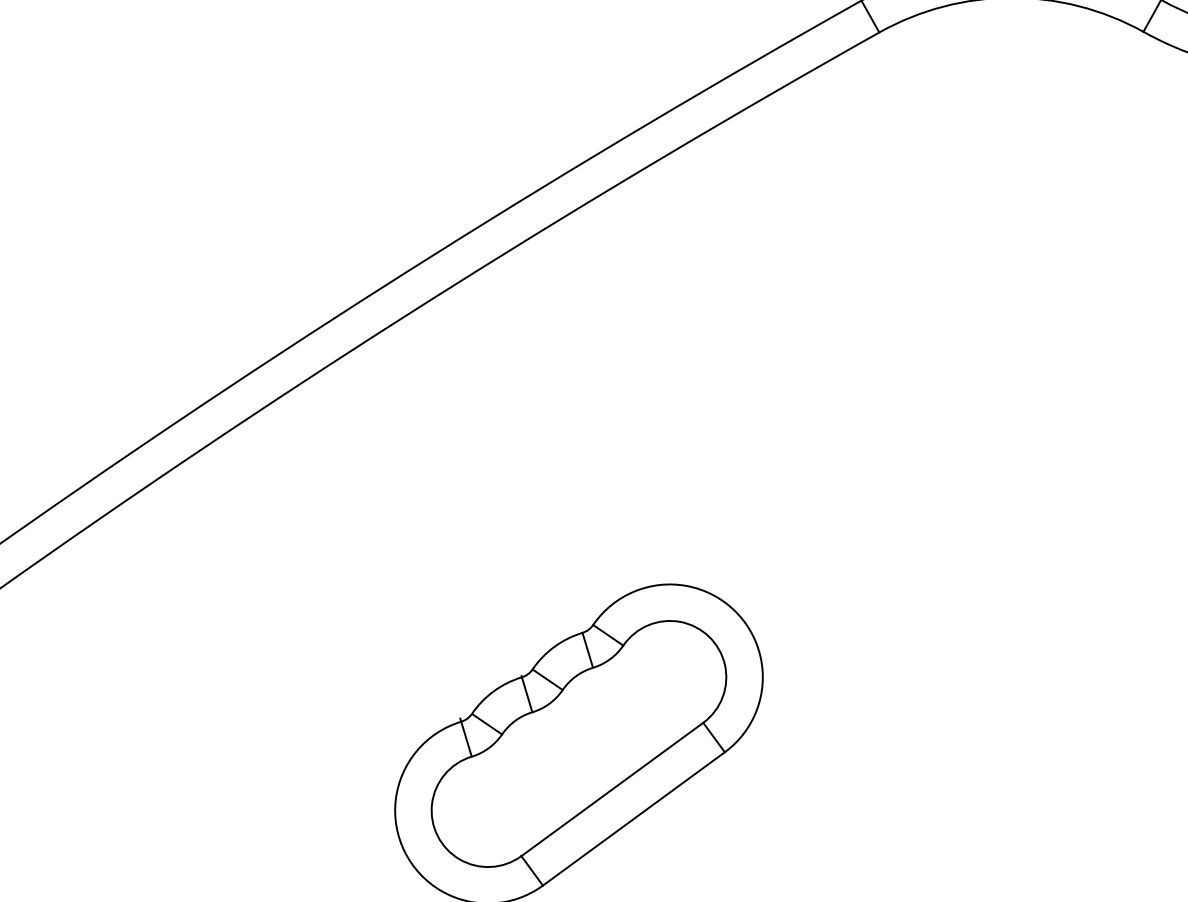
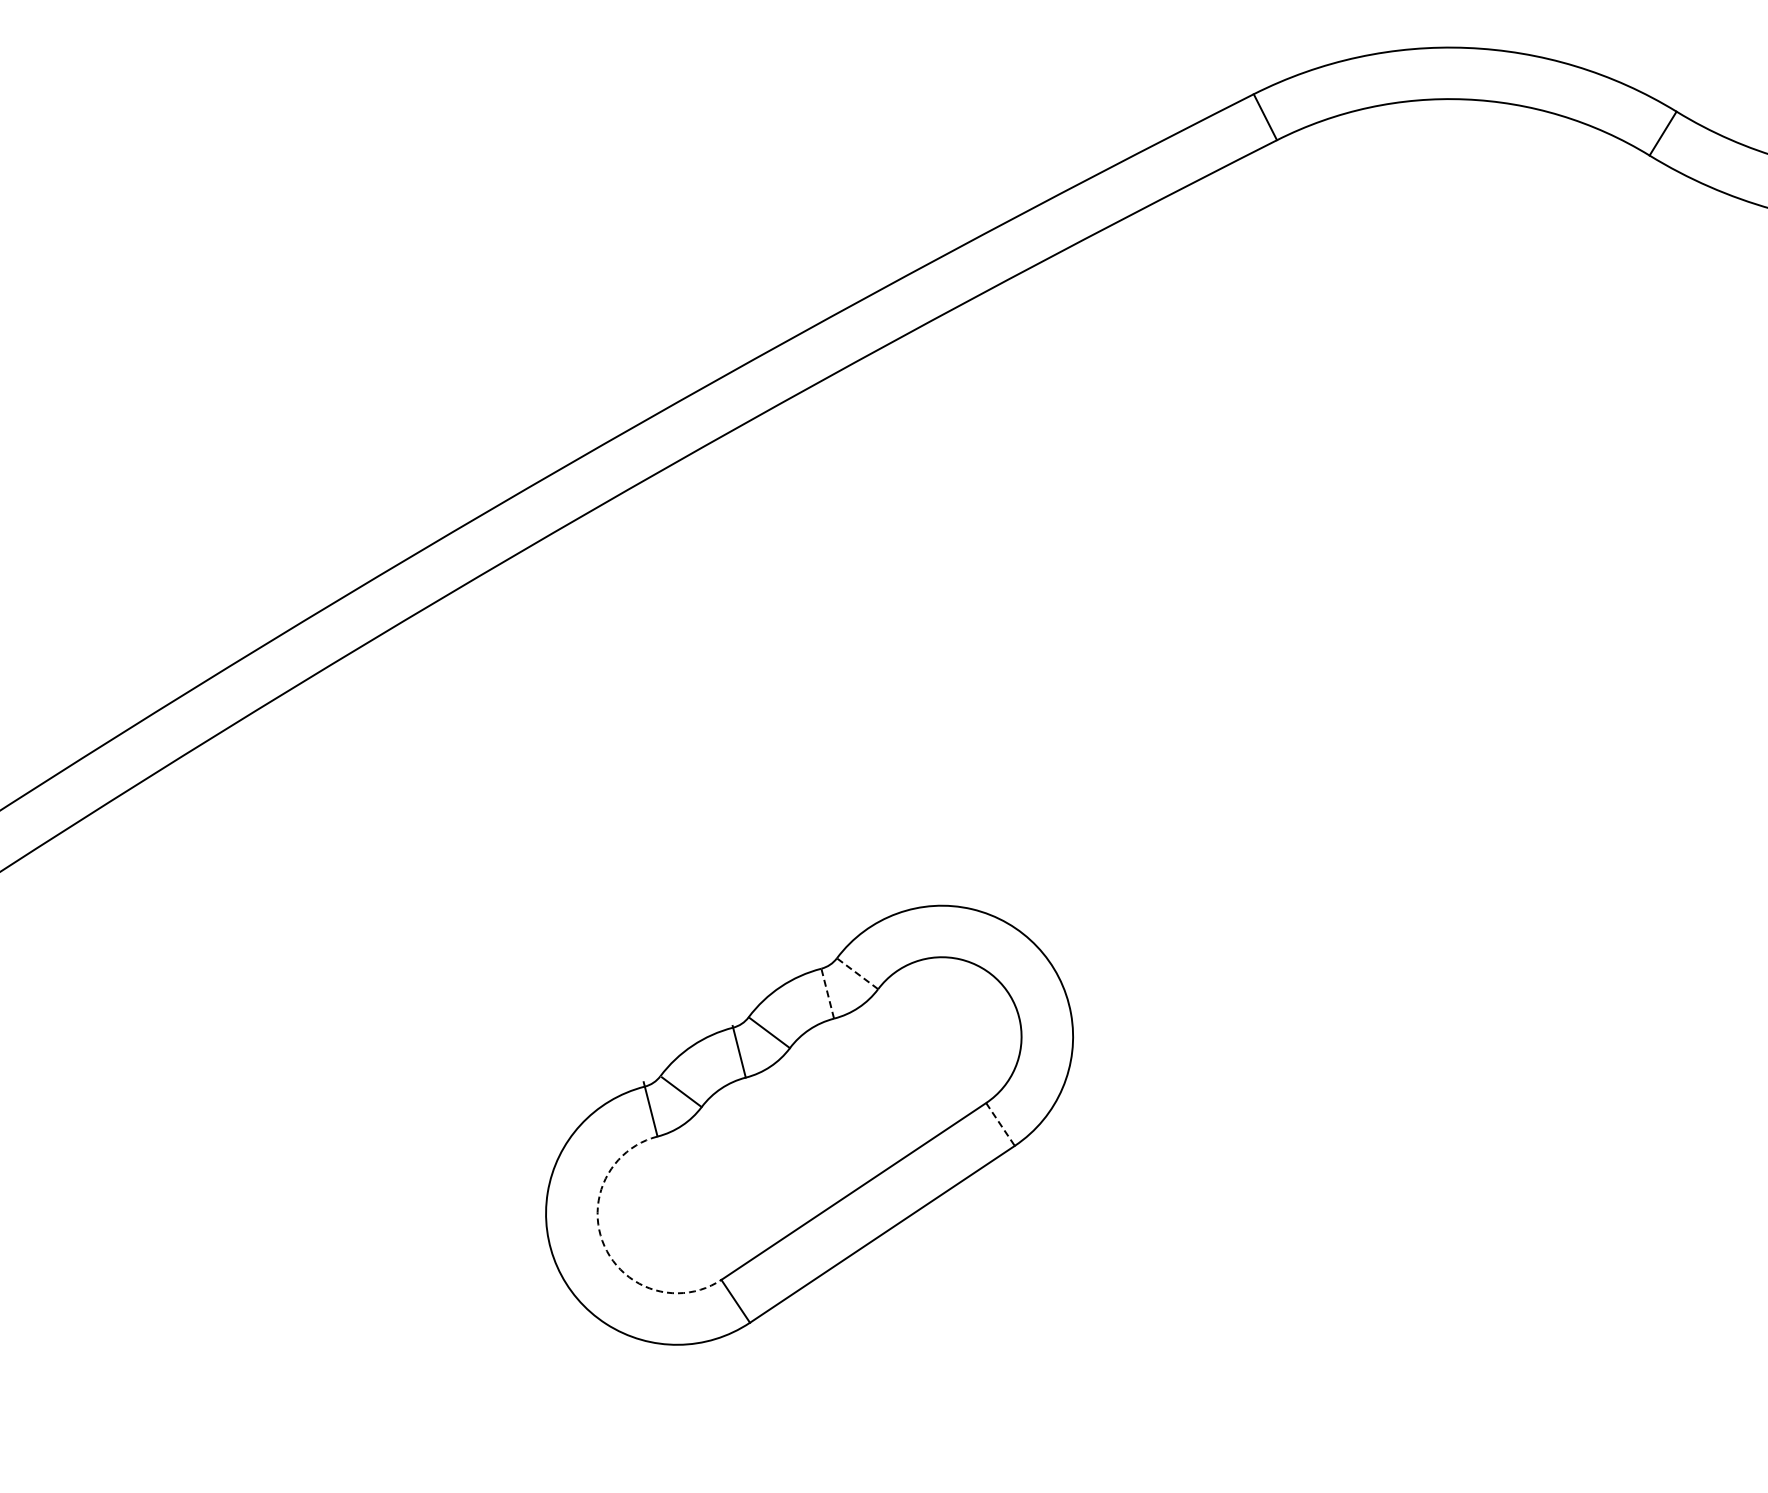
line: (608, 635) -> (857, 973), solid -> dashed
line: (587, 650) -> (827, 993), solid -> dashed
line: (714, 737) -> (1000, 1124), solid -> dashed
arc: (437, 836) -> (604, 1246), solid -> dashed

